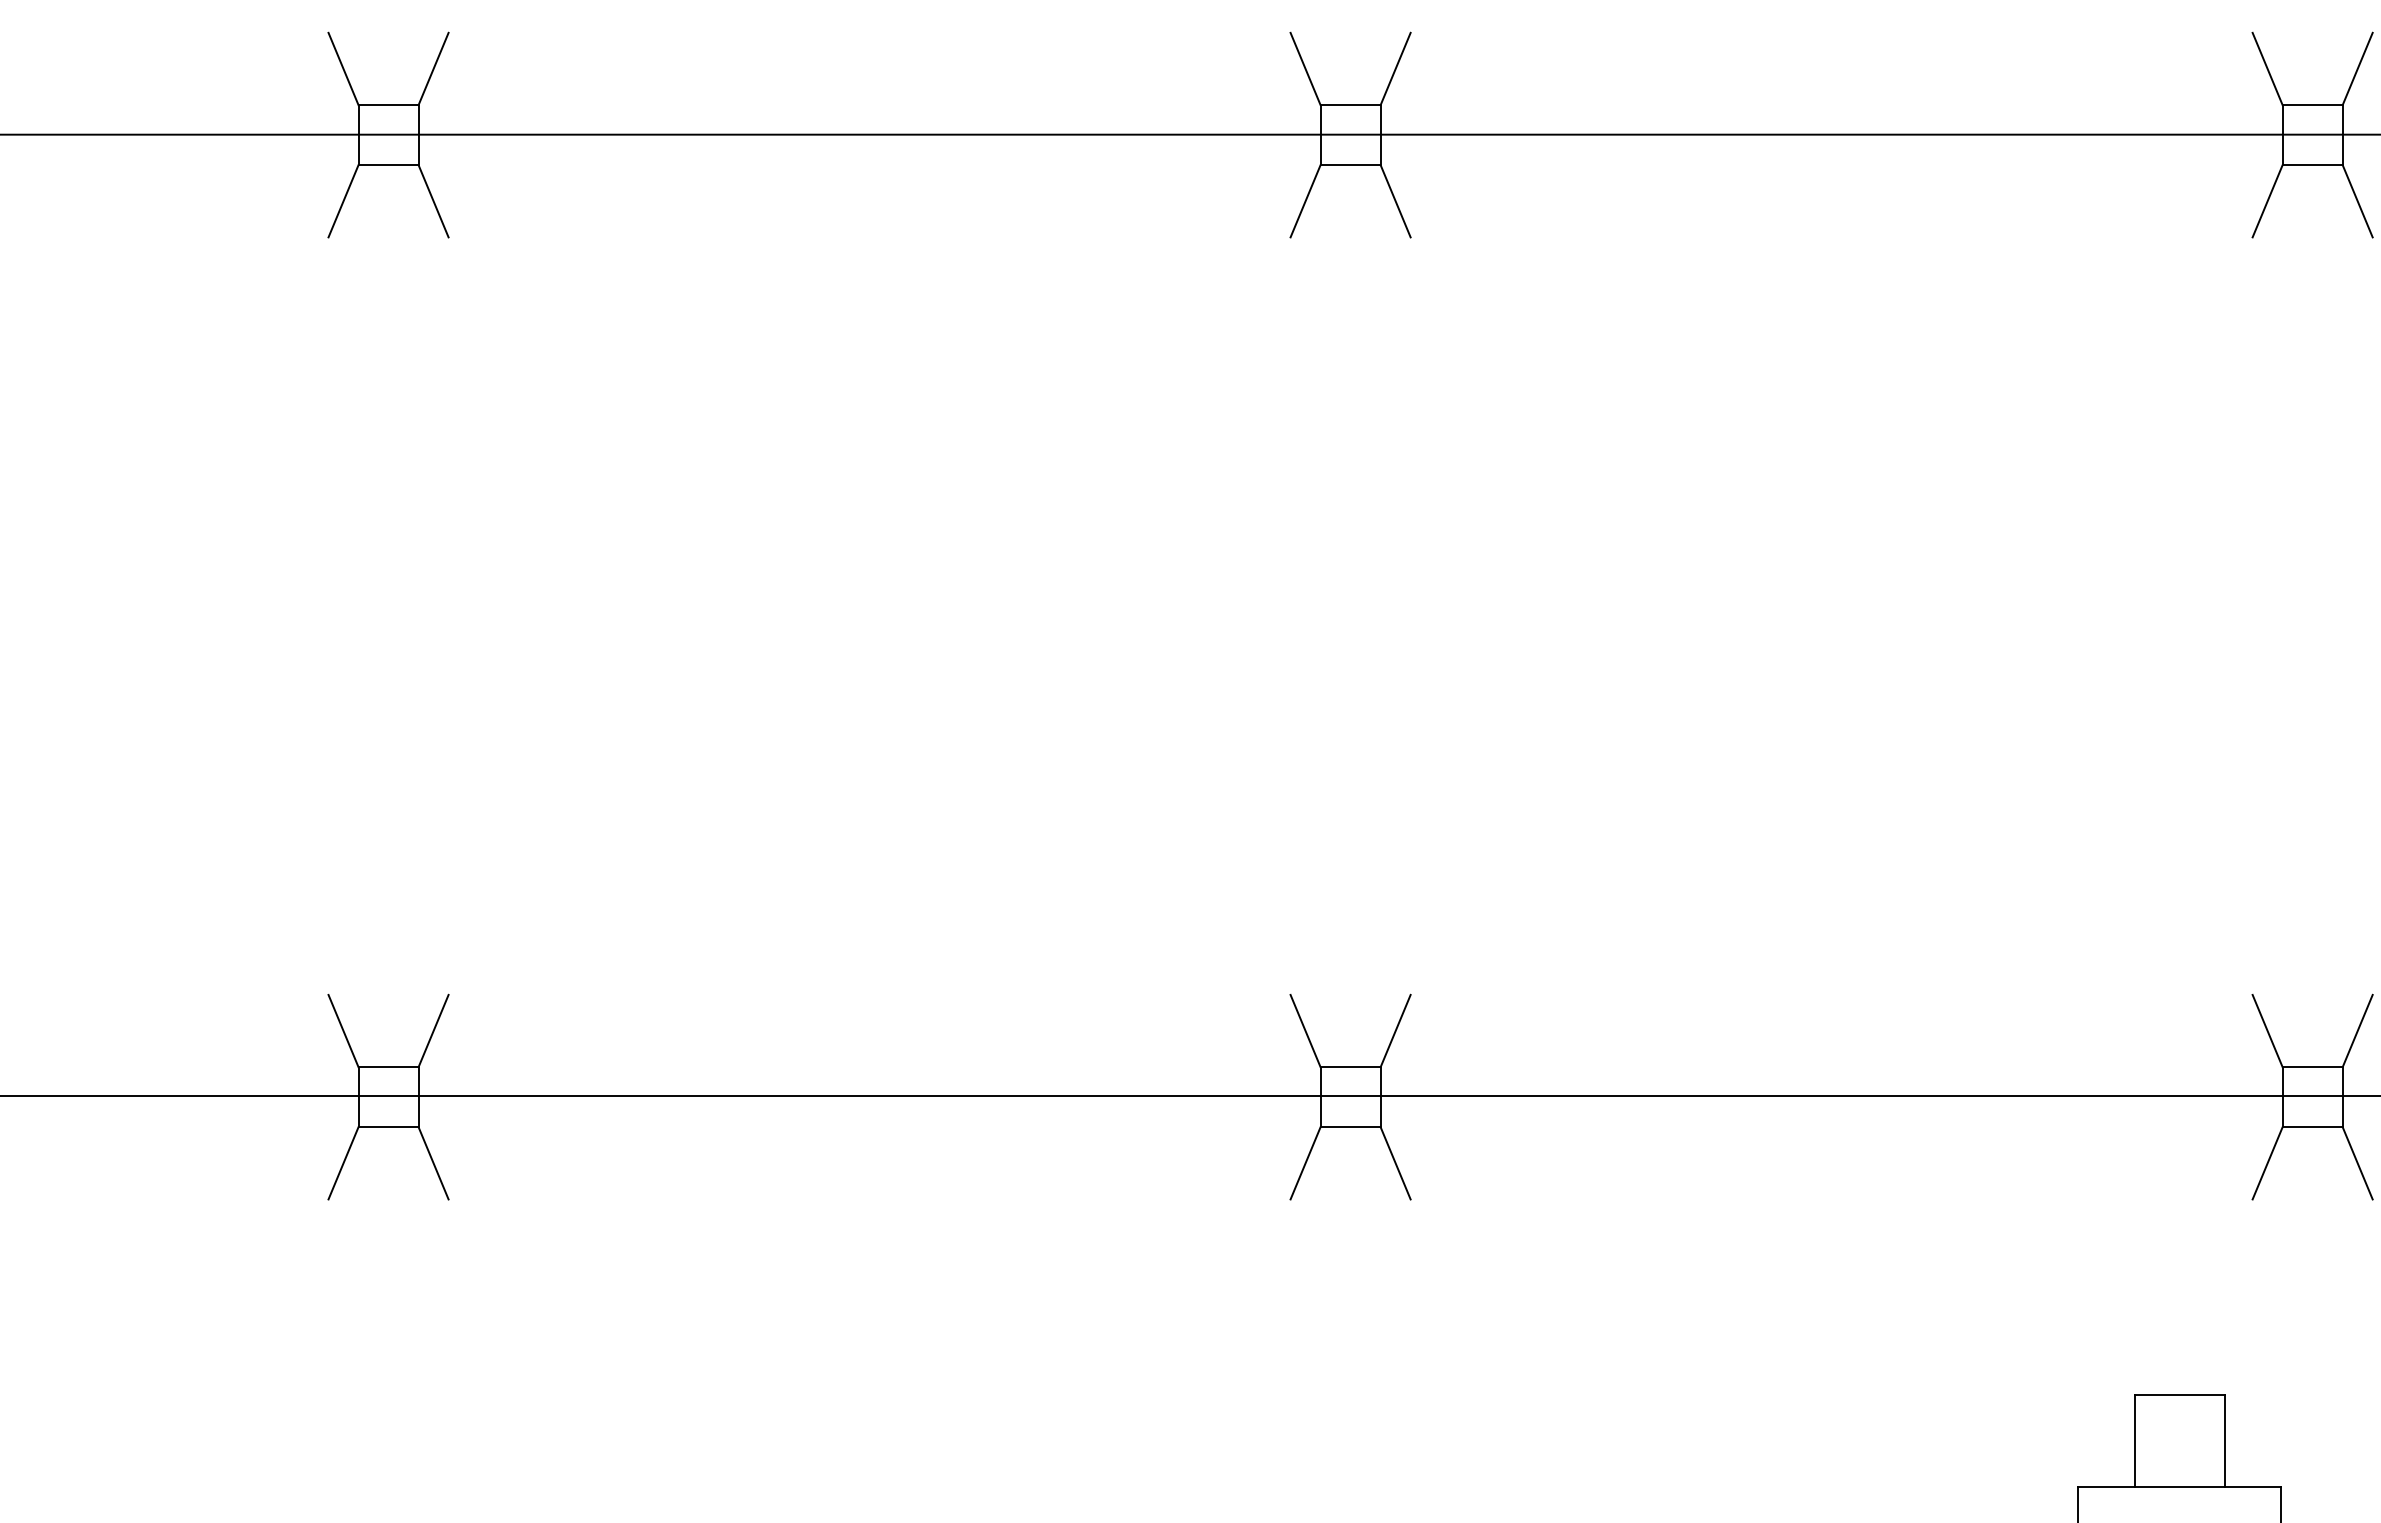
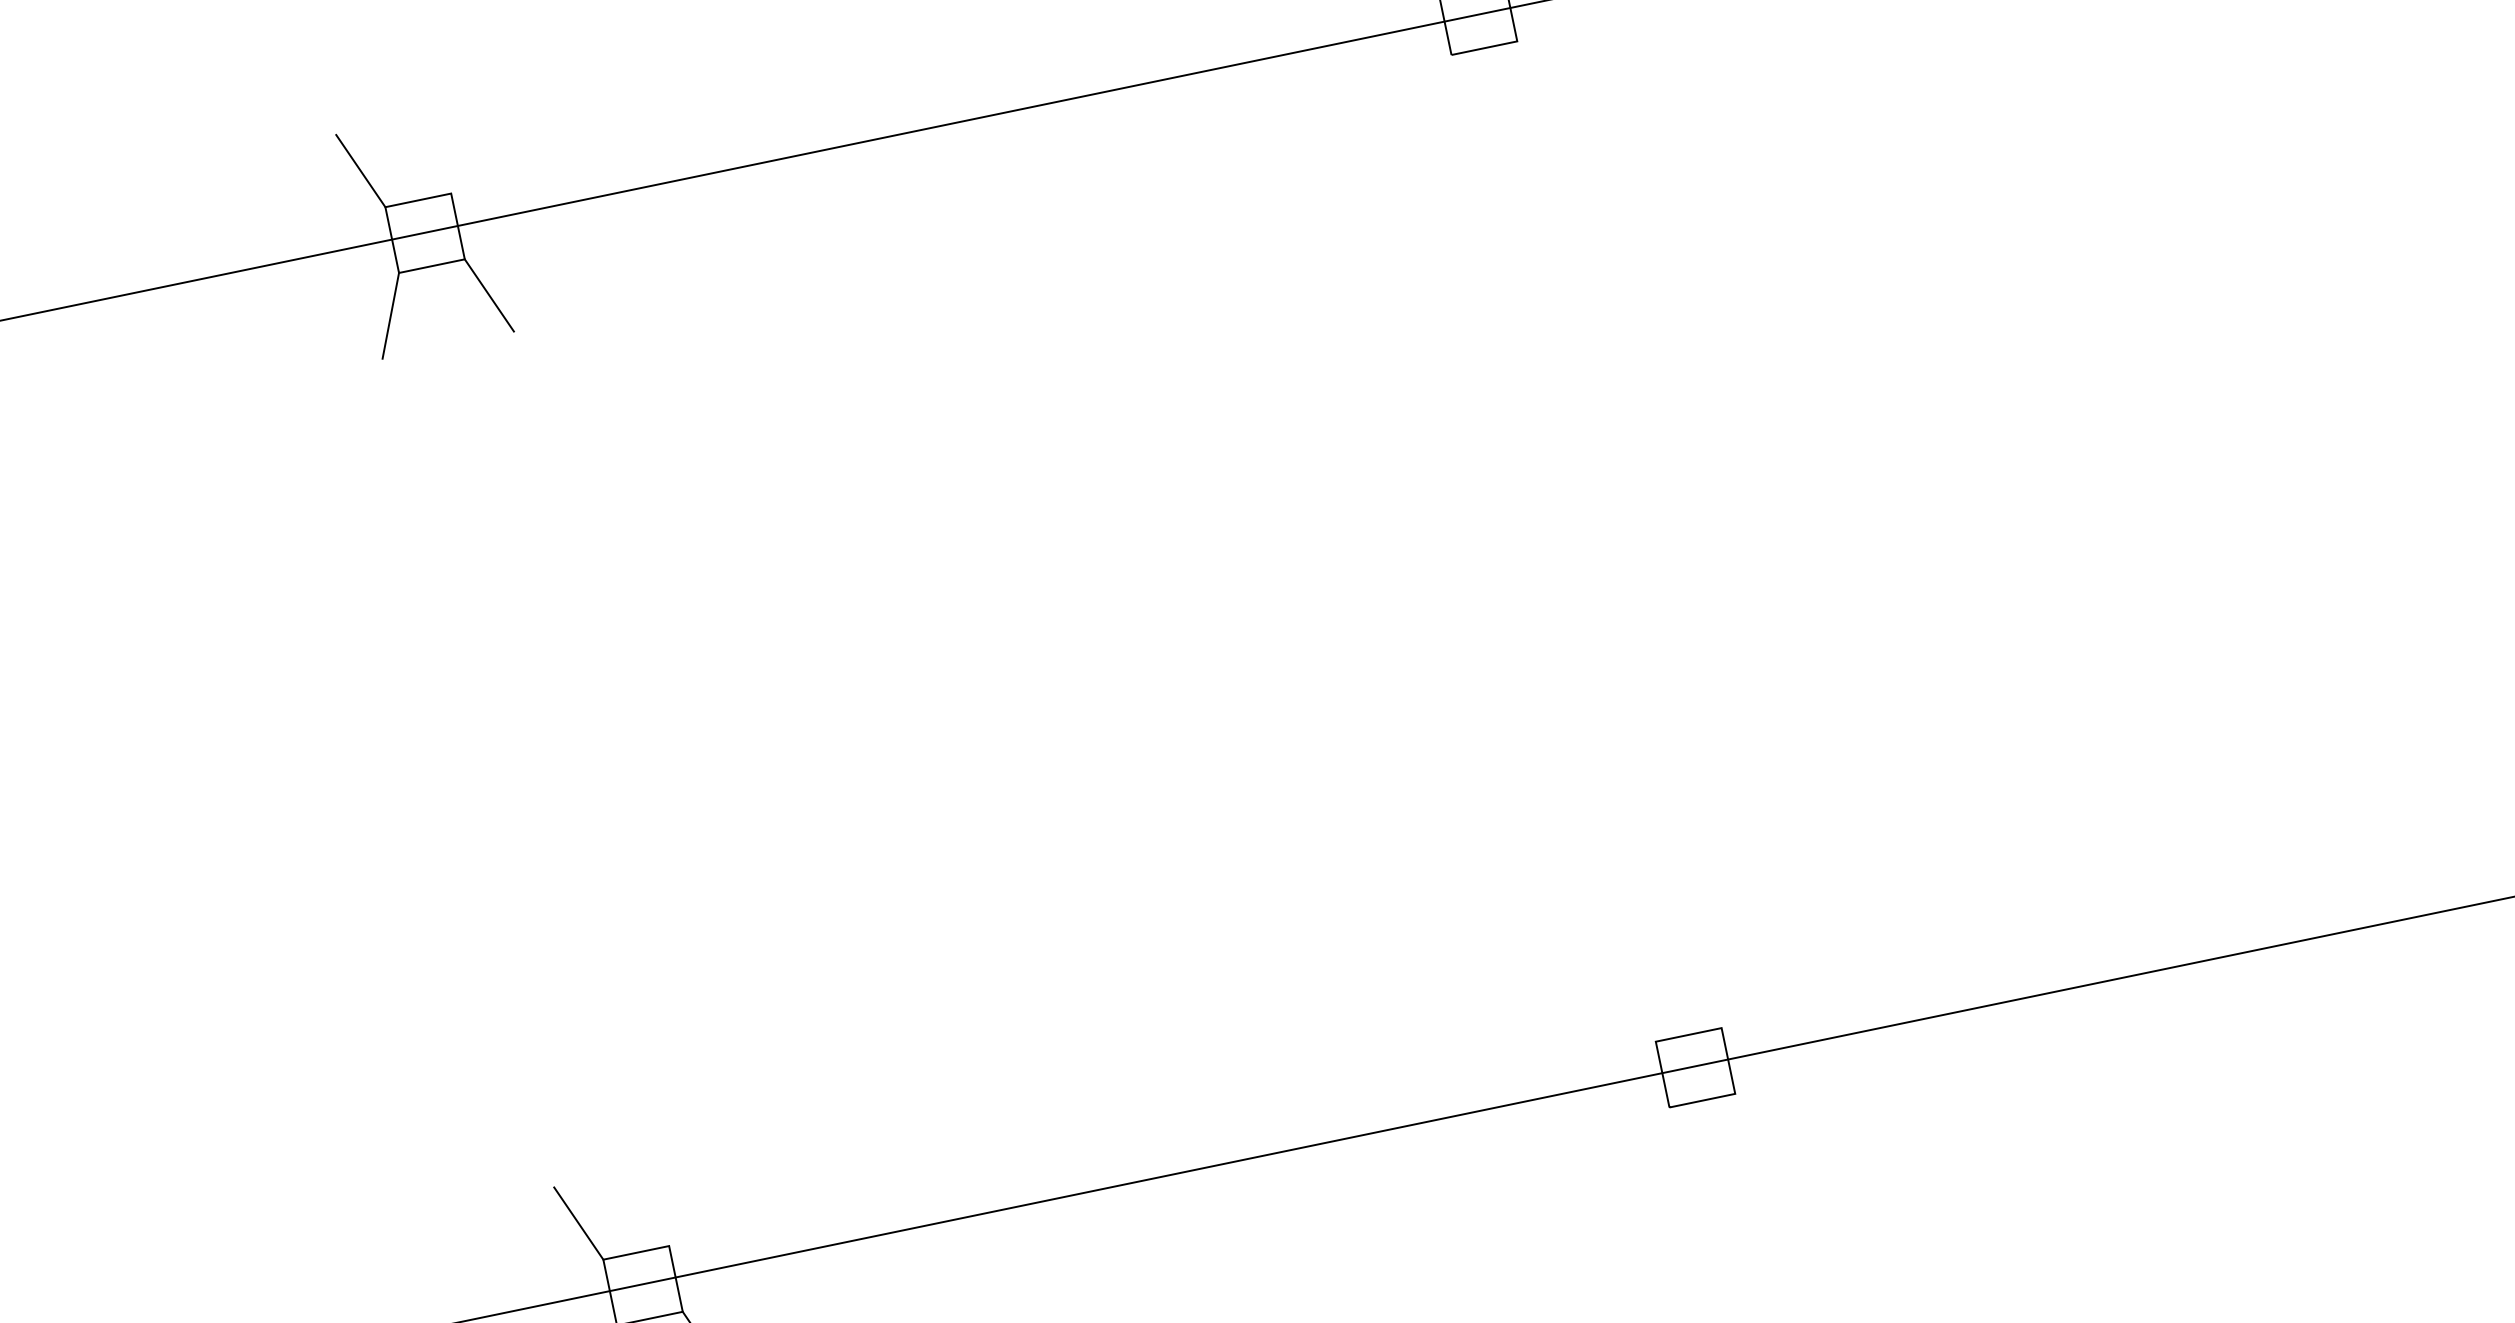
line: (433, 68) -> (459, 150), removed
line: (1305, 201) -> (1443, 98), removed
line: (1395, 201) -> (1541, 77), removed
line: (433, 1030) -> (677, 1202), removed
line: (1305, 1030) -> (1631, 1005), removed
line: (1395, 1030) -> (1729, 984), removed
line: (1305, 1163) -> (1661, 1150), removed
line: (1395, 1163) -> (1759, 1130), removed

